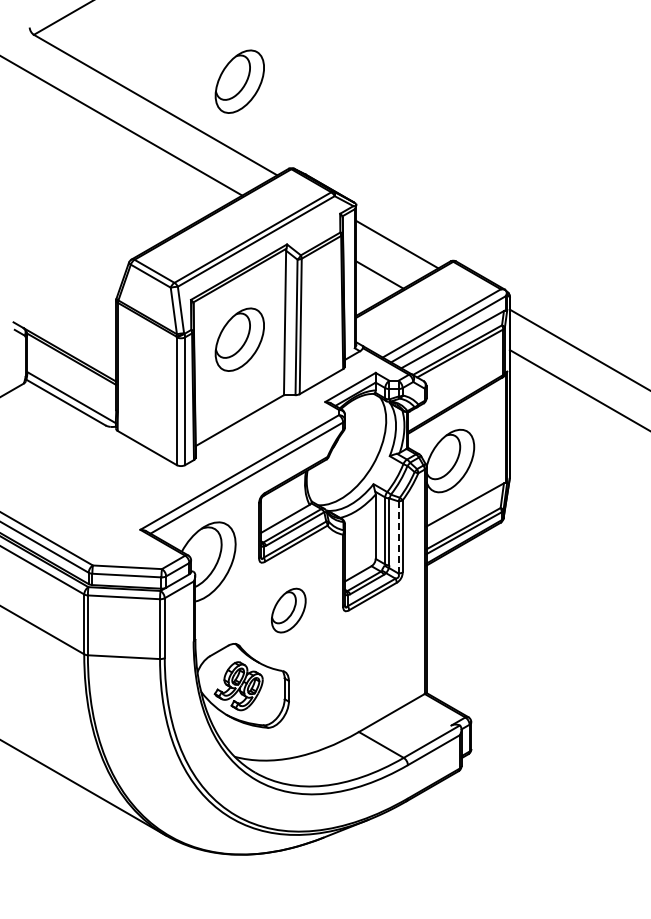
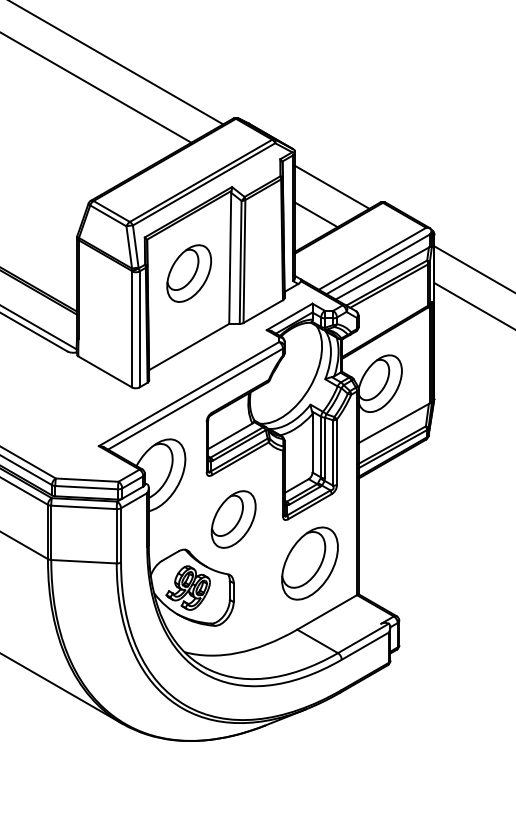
part: (239, 81) -> (188, 39), removed
line: (398, 537) -> (333, 453), dashed -> solid
part: (288, 610) -> (233, 519), size x1.43
part: (372, 658) -> (309, 562), added

